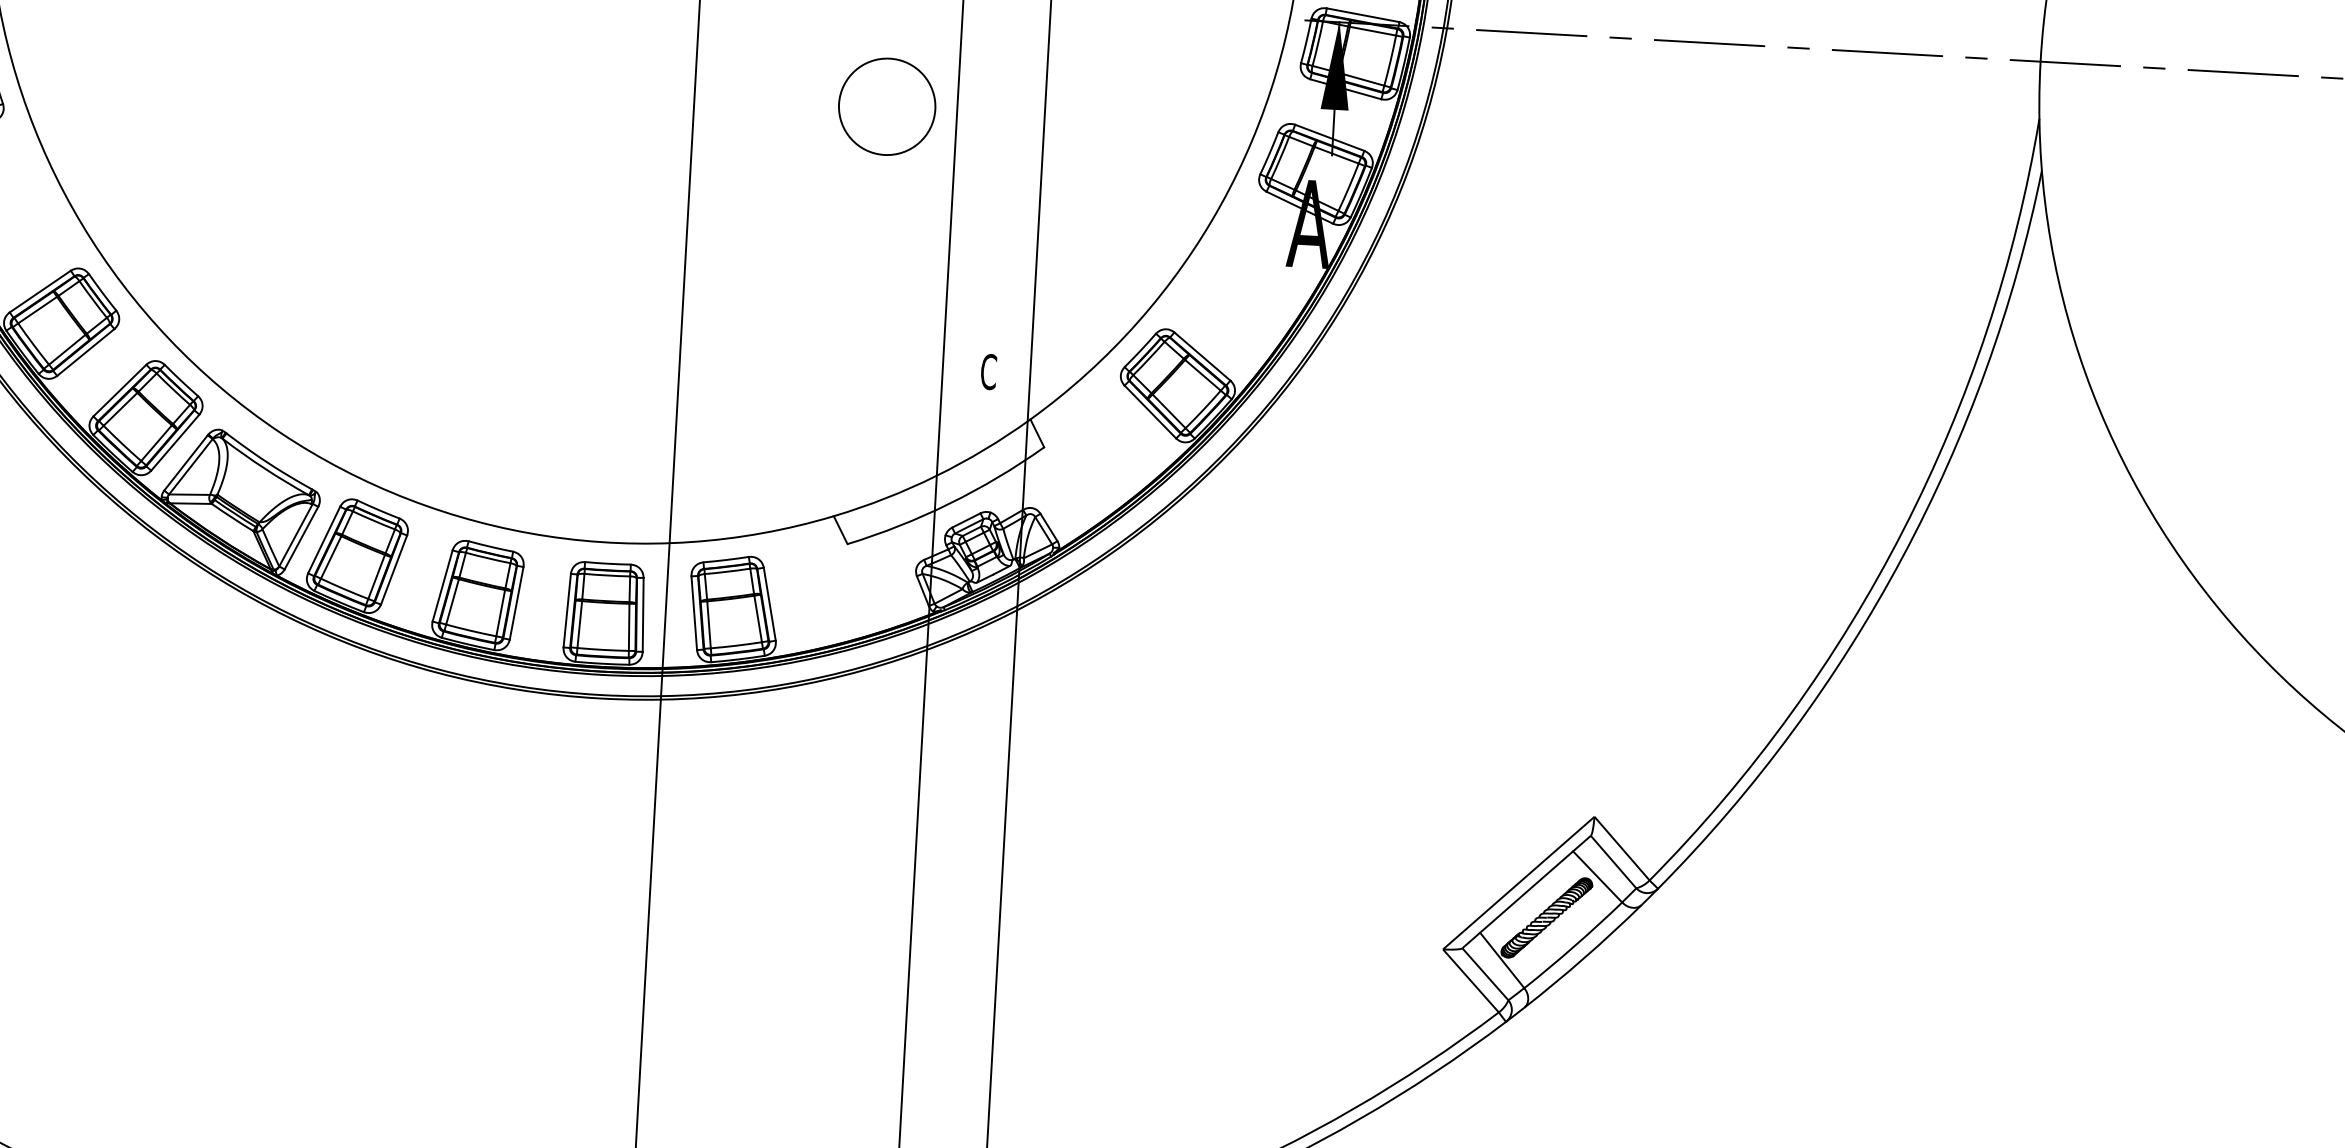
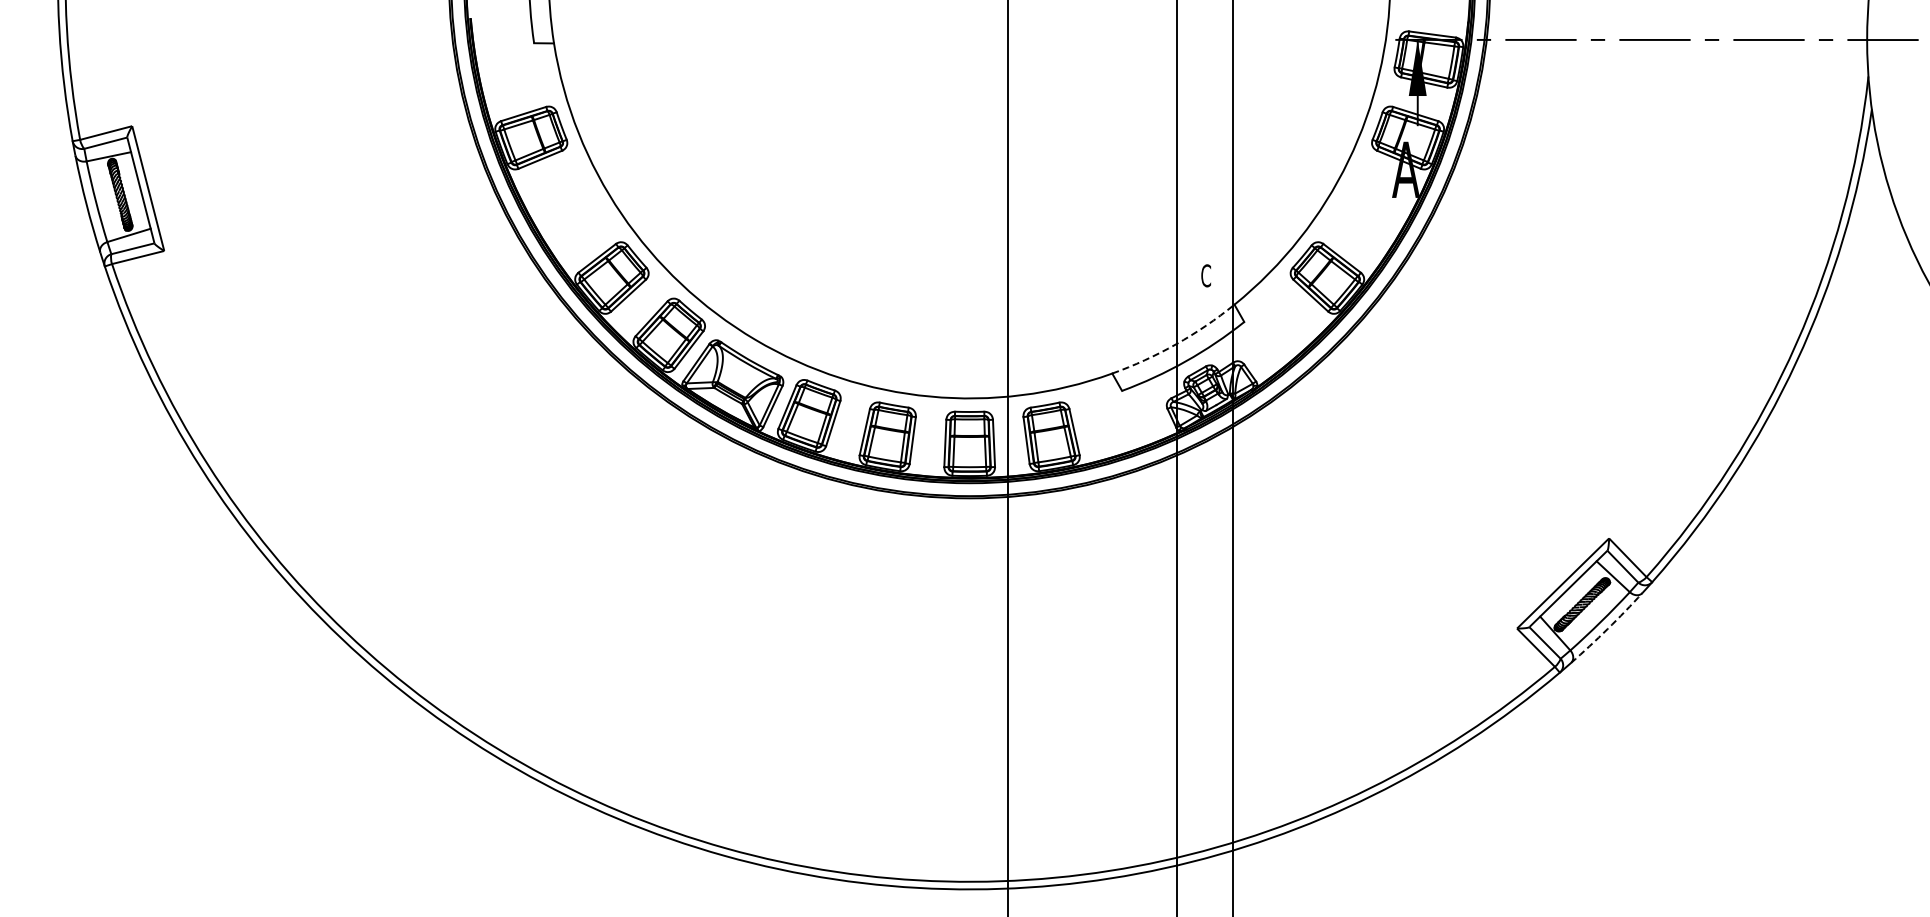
circle: (886, 105) -> (1131, 109), removed
arc: (936, 476) -> (1176, 344), solid -> dashed
arc: (1584, 958) -> (1607, 629), solid -> dashed

